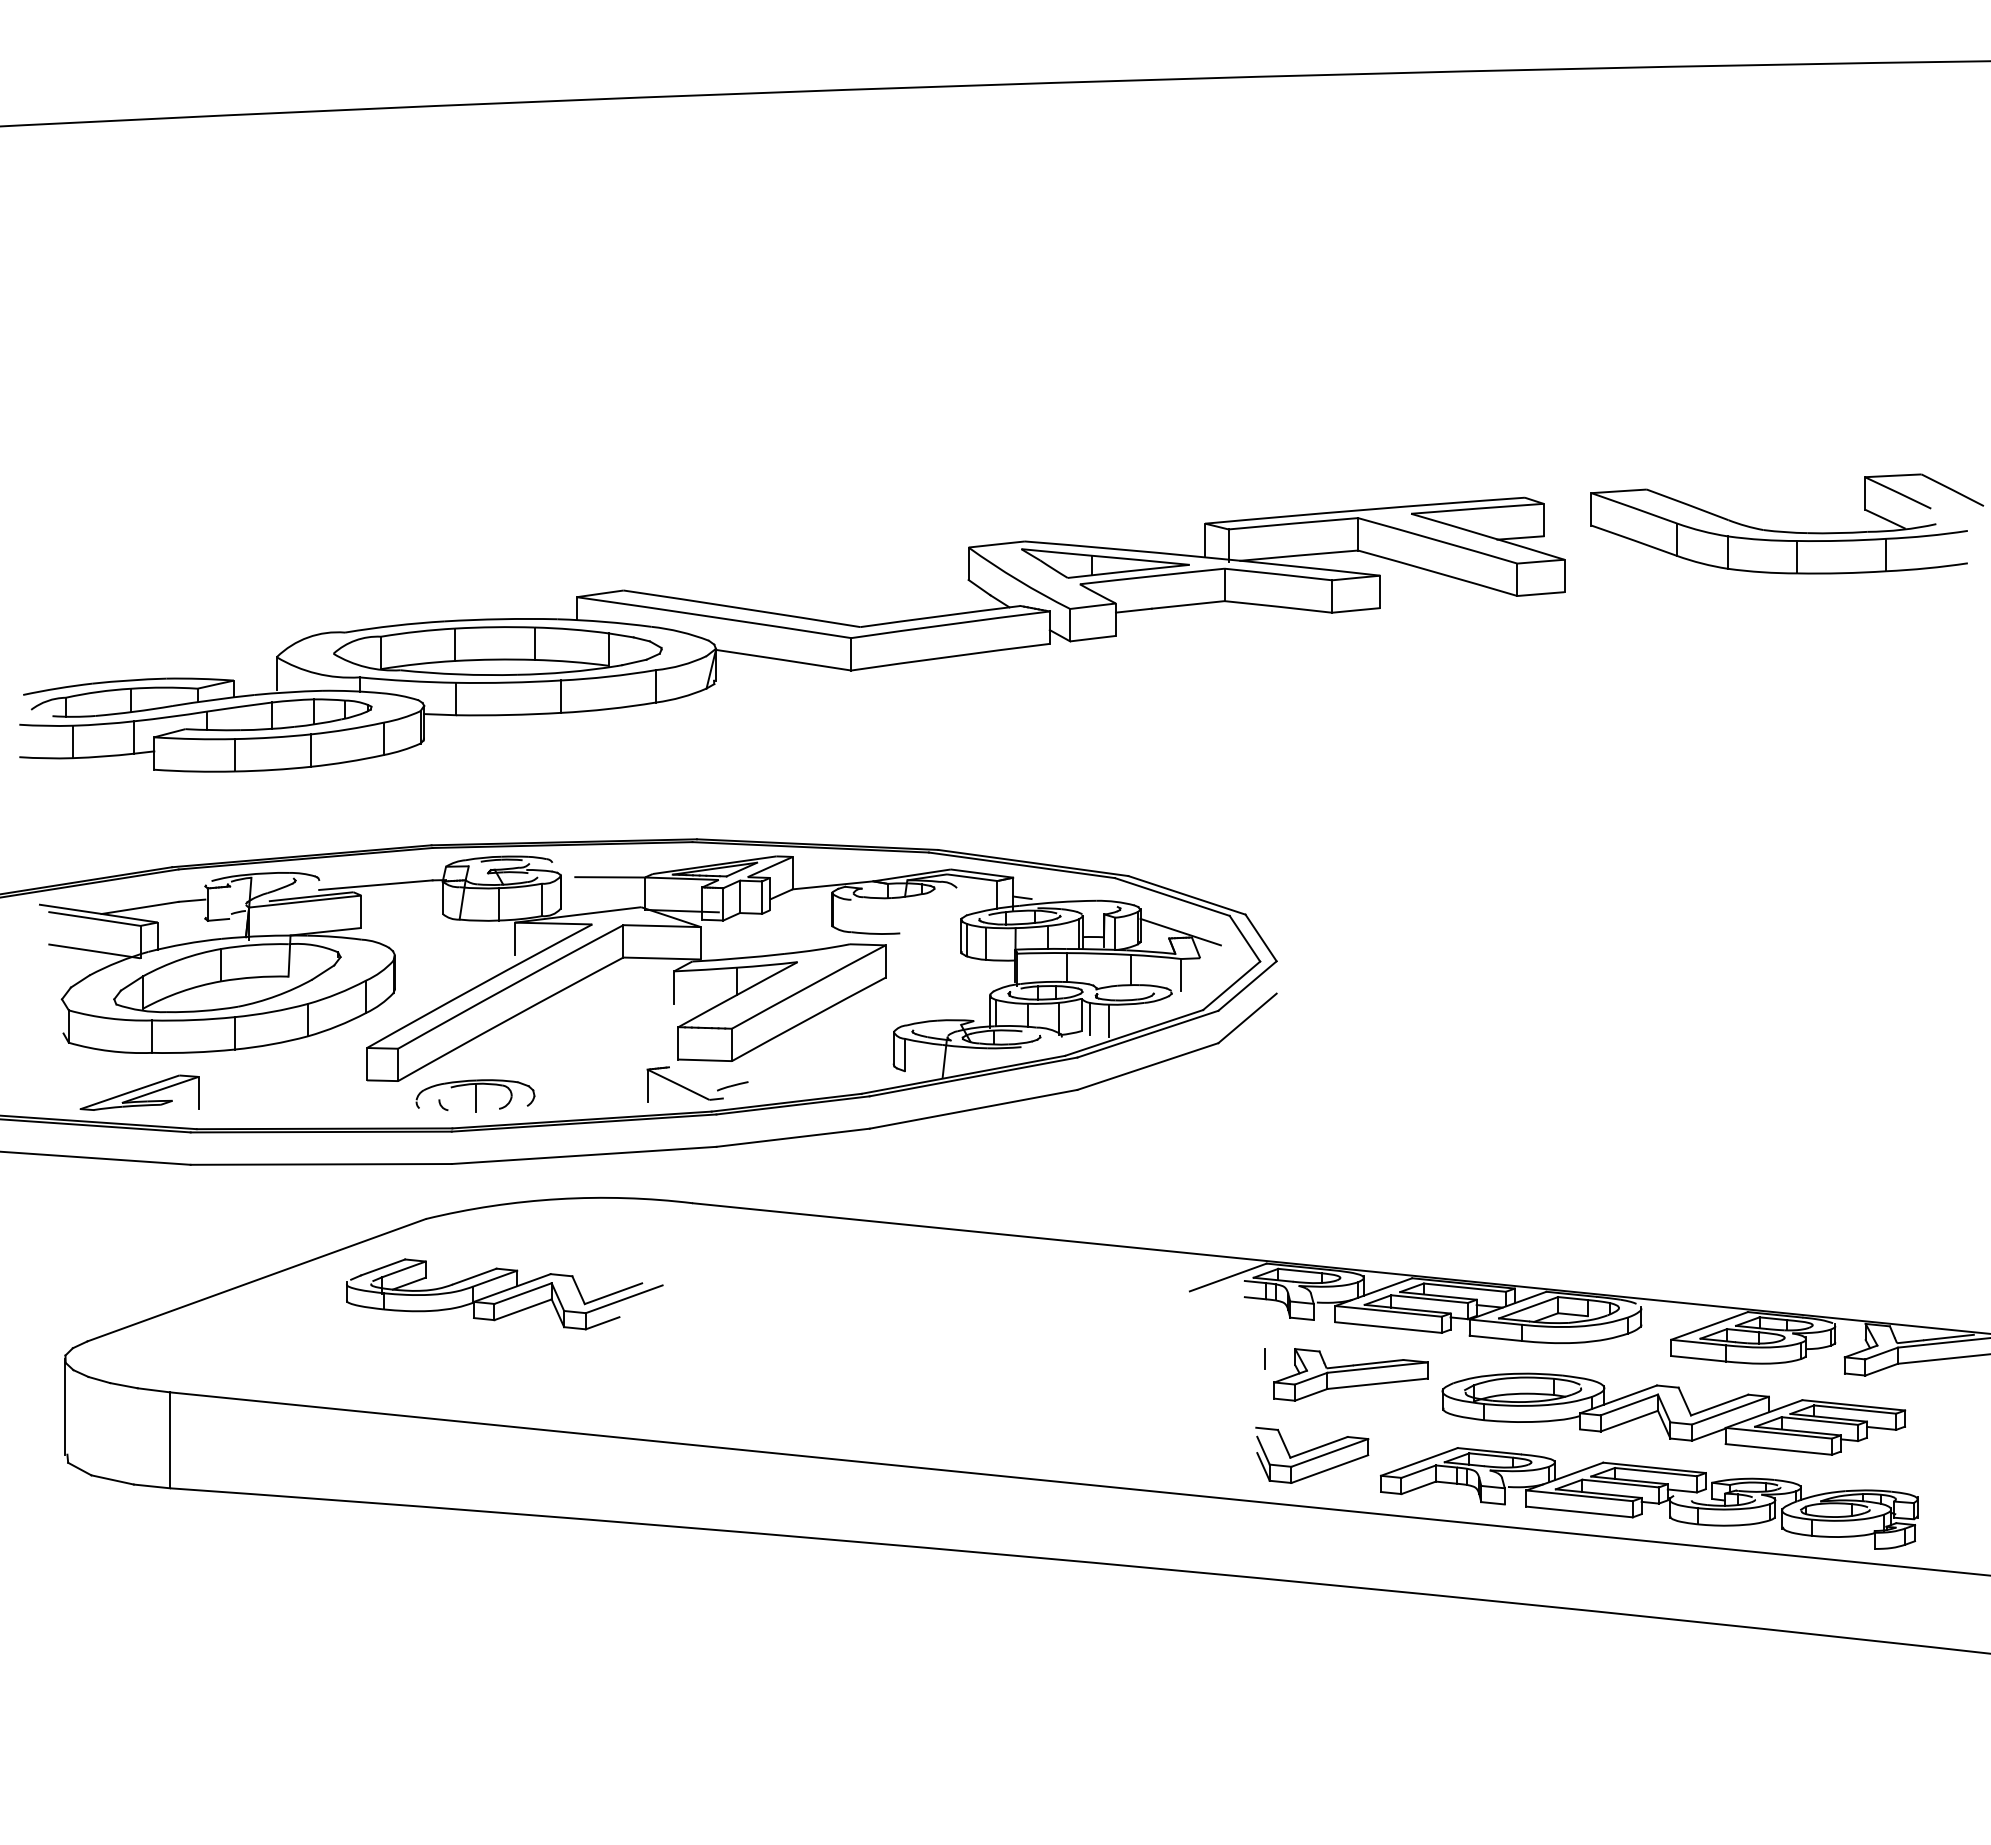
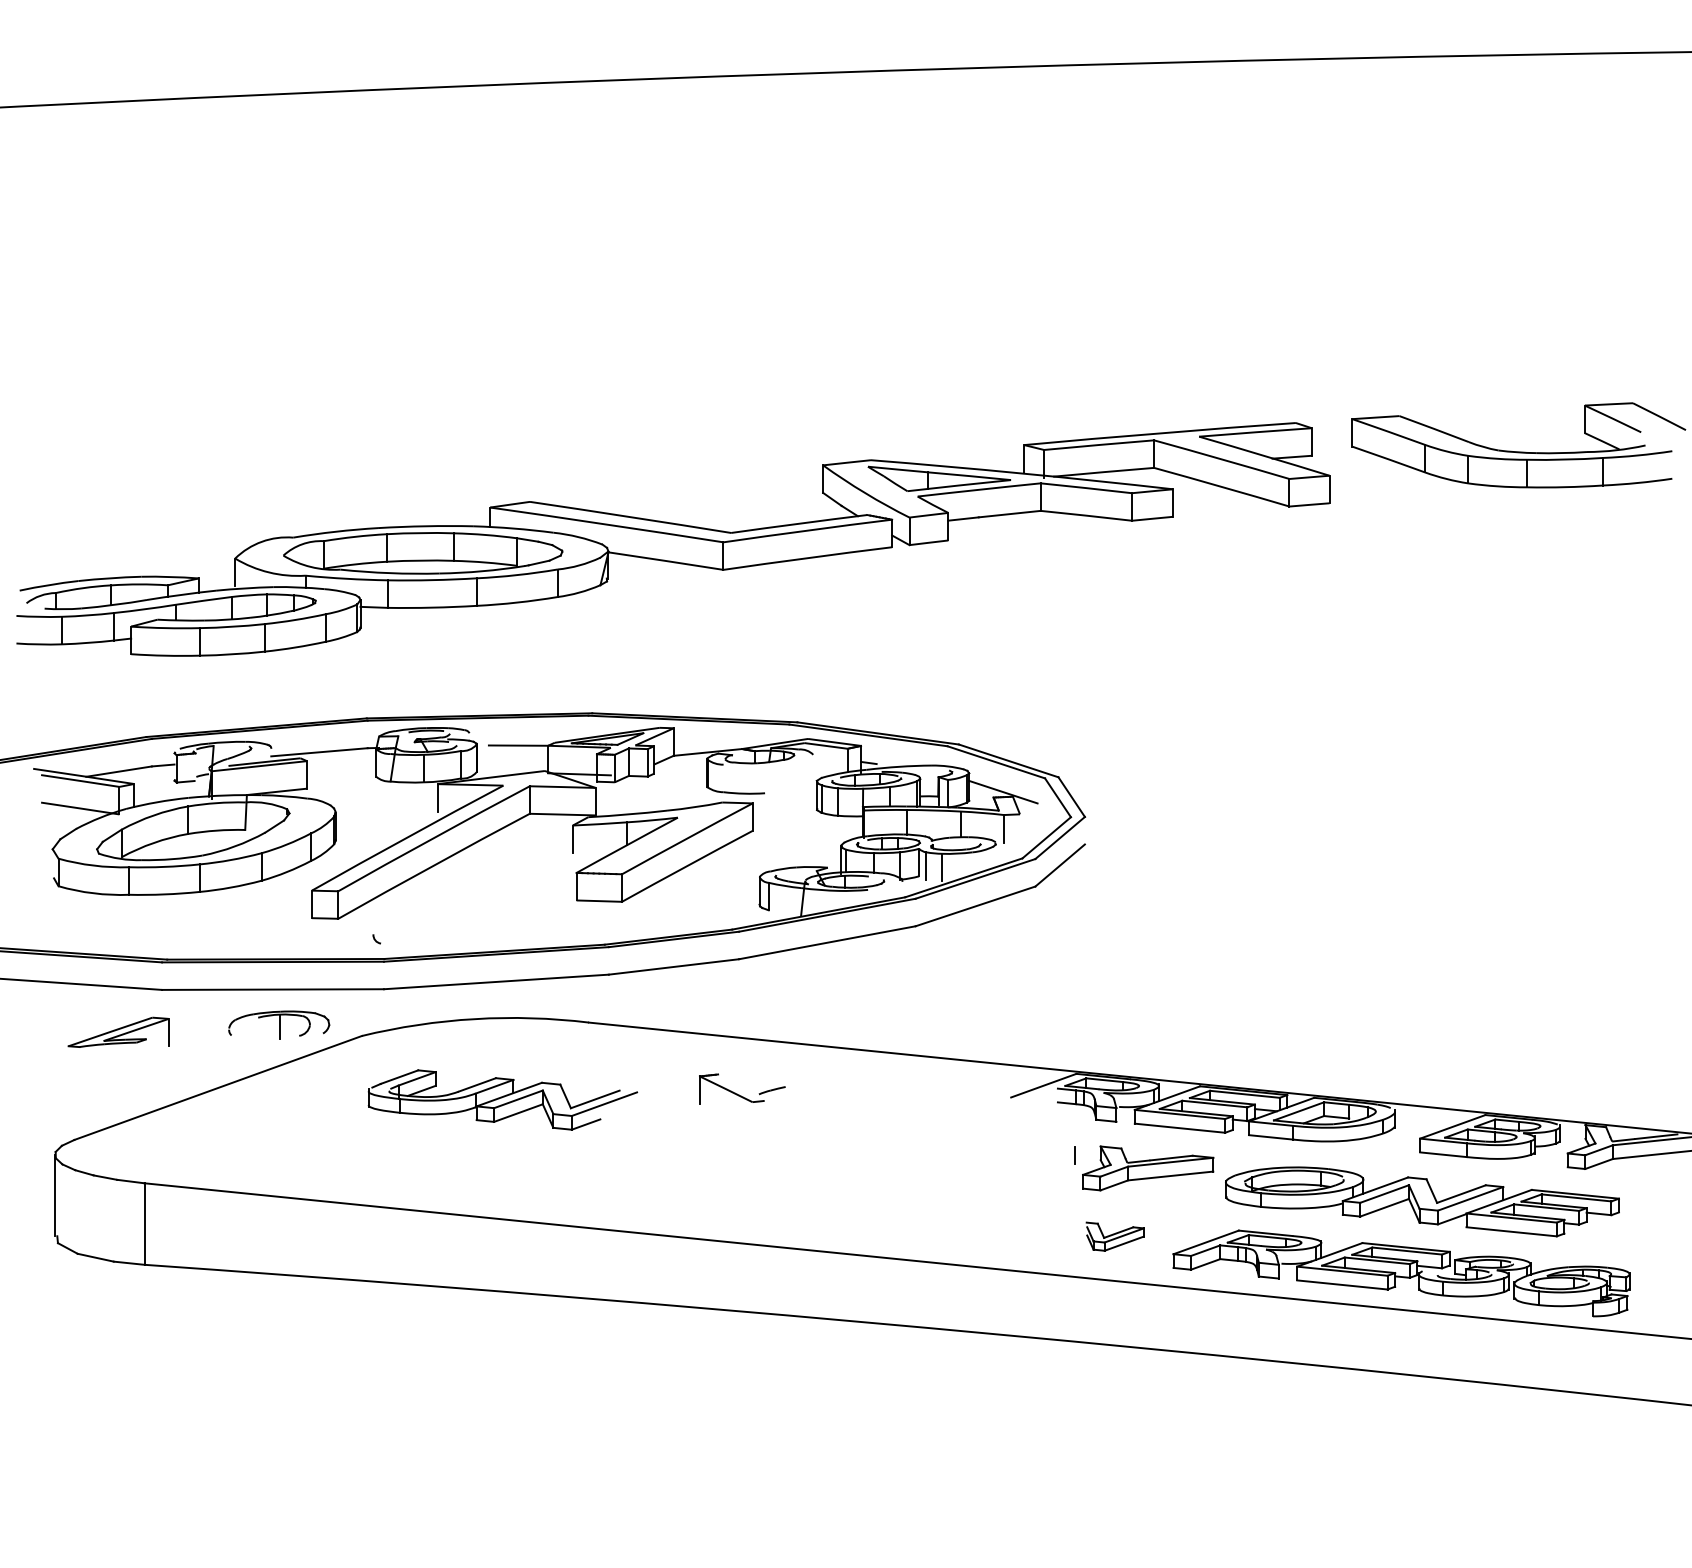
part: (694, 1091) -> (739, 1095), moved
part: (139, 1092) -> (118, 1032), moved
part: (475, 1095) -> (279, 1024), moved
part: (504, 1294) -> (502, 1100), moved
part: (1312, 1454) -> (1115, 1236), size x0.6

